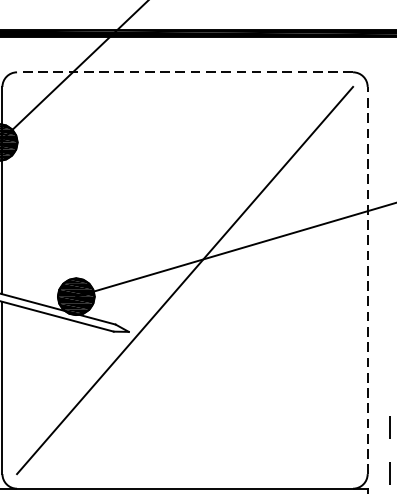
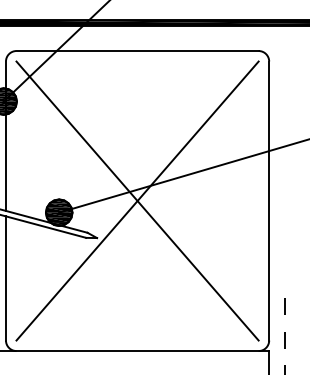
line: (184, 72) -> (137, 51), dashed -> solid
line: (184, 279) -> (137, 200), added
line: (368, 279) -> (269, 200), dashed -> solid

